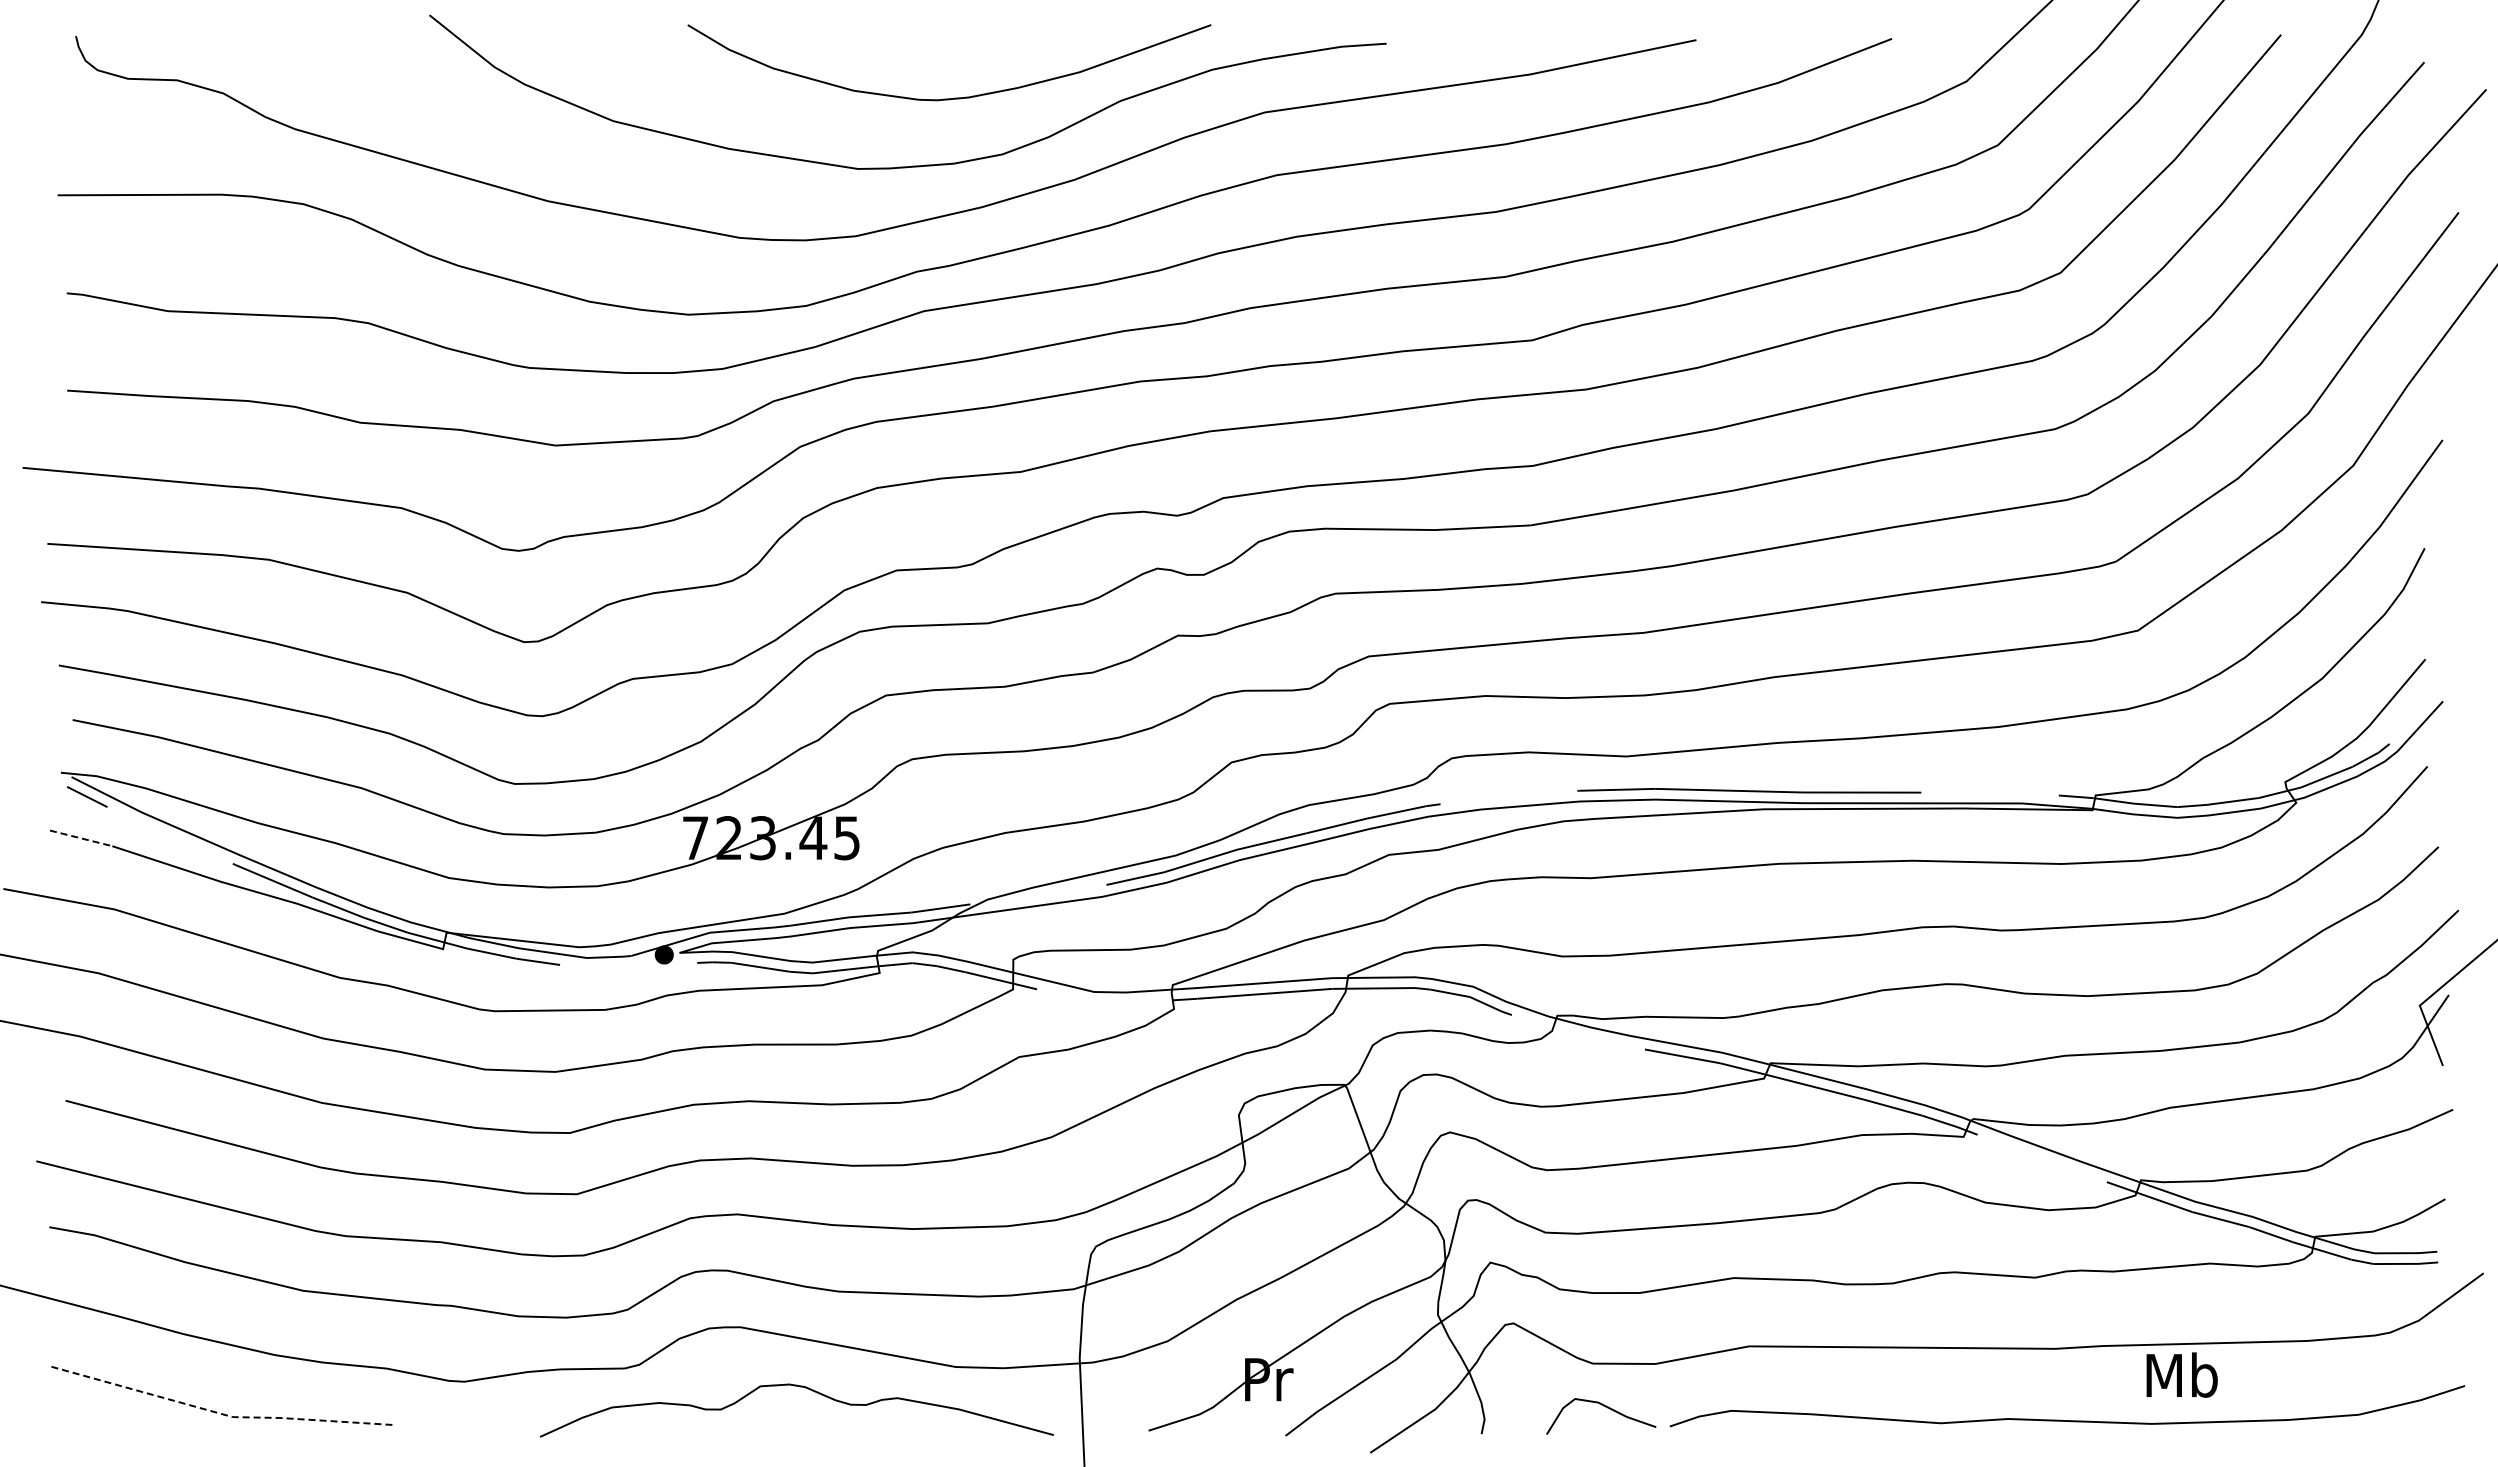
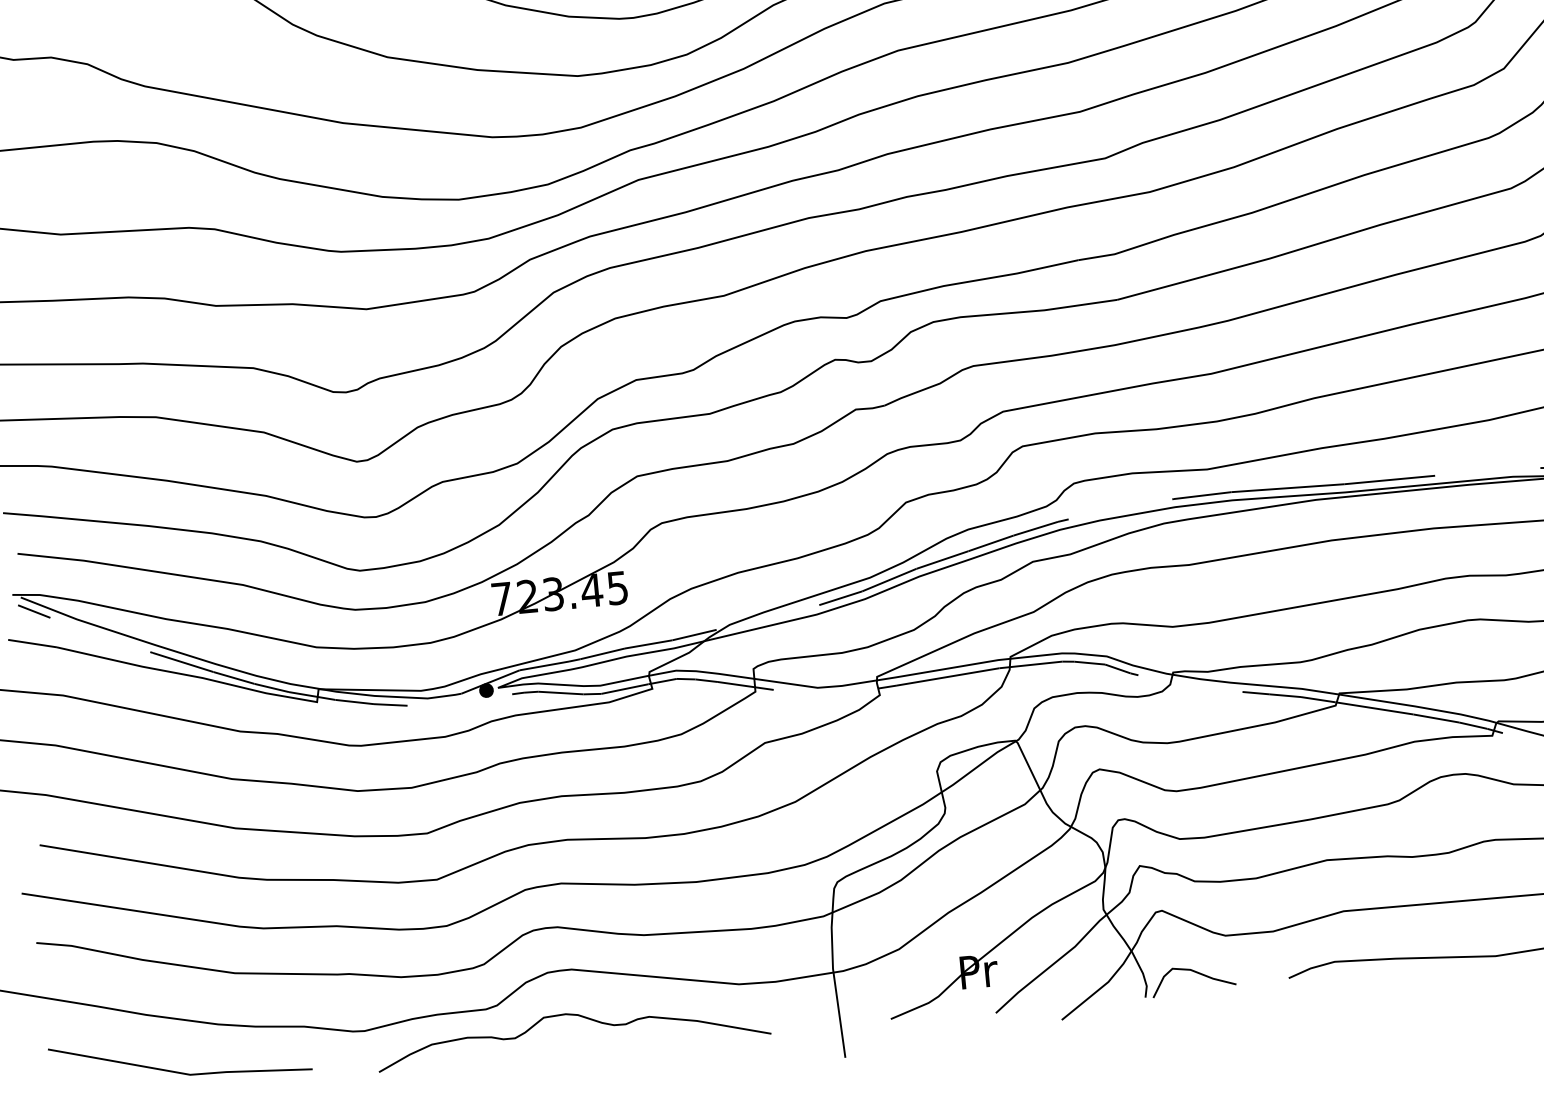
line: (81, 838) -> (32, 643), dashed -> solid
curve: (799, 1387) -> (573, 1015), moved
curve: (1605, 1407) -> (1196, 973), moved
line: (220, 1413) -> (180, 1072), dashed -> solid

